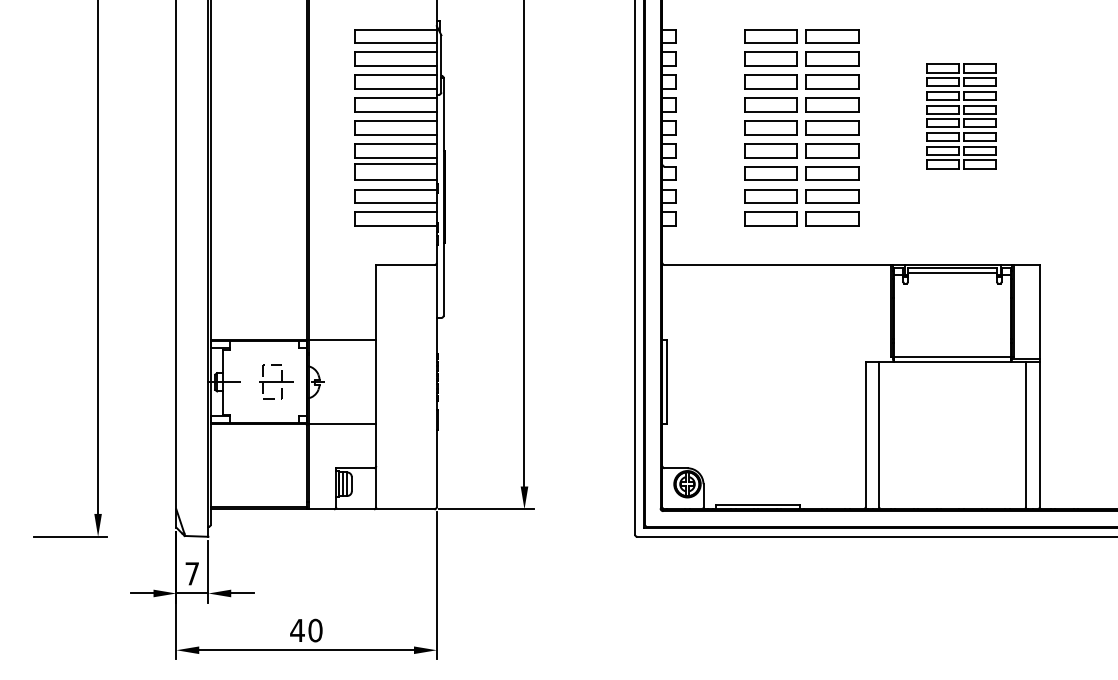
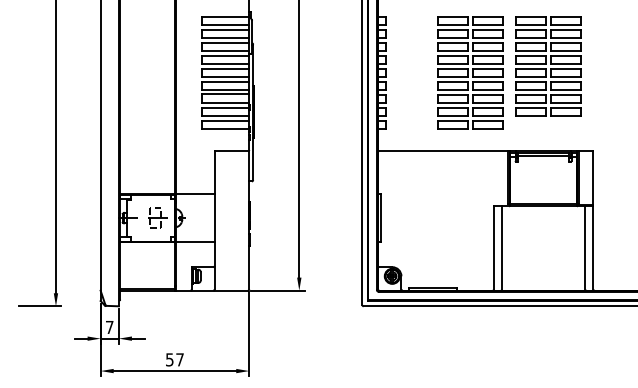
part: (961, 116) -> (548, 66), size x1.67
part: (801, 127) -> (470, 72), moved
text: (305, 630) -> (174, 359), 40 -> 57

